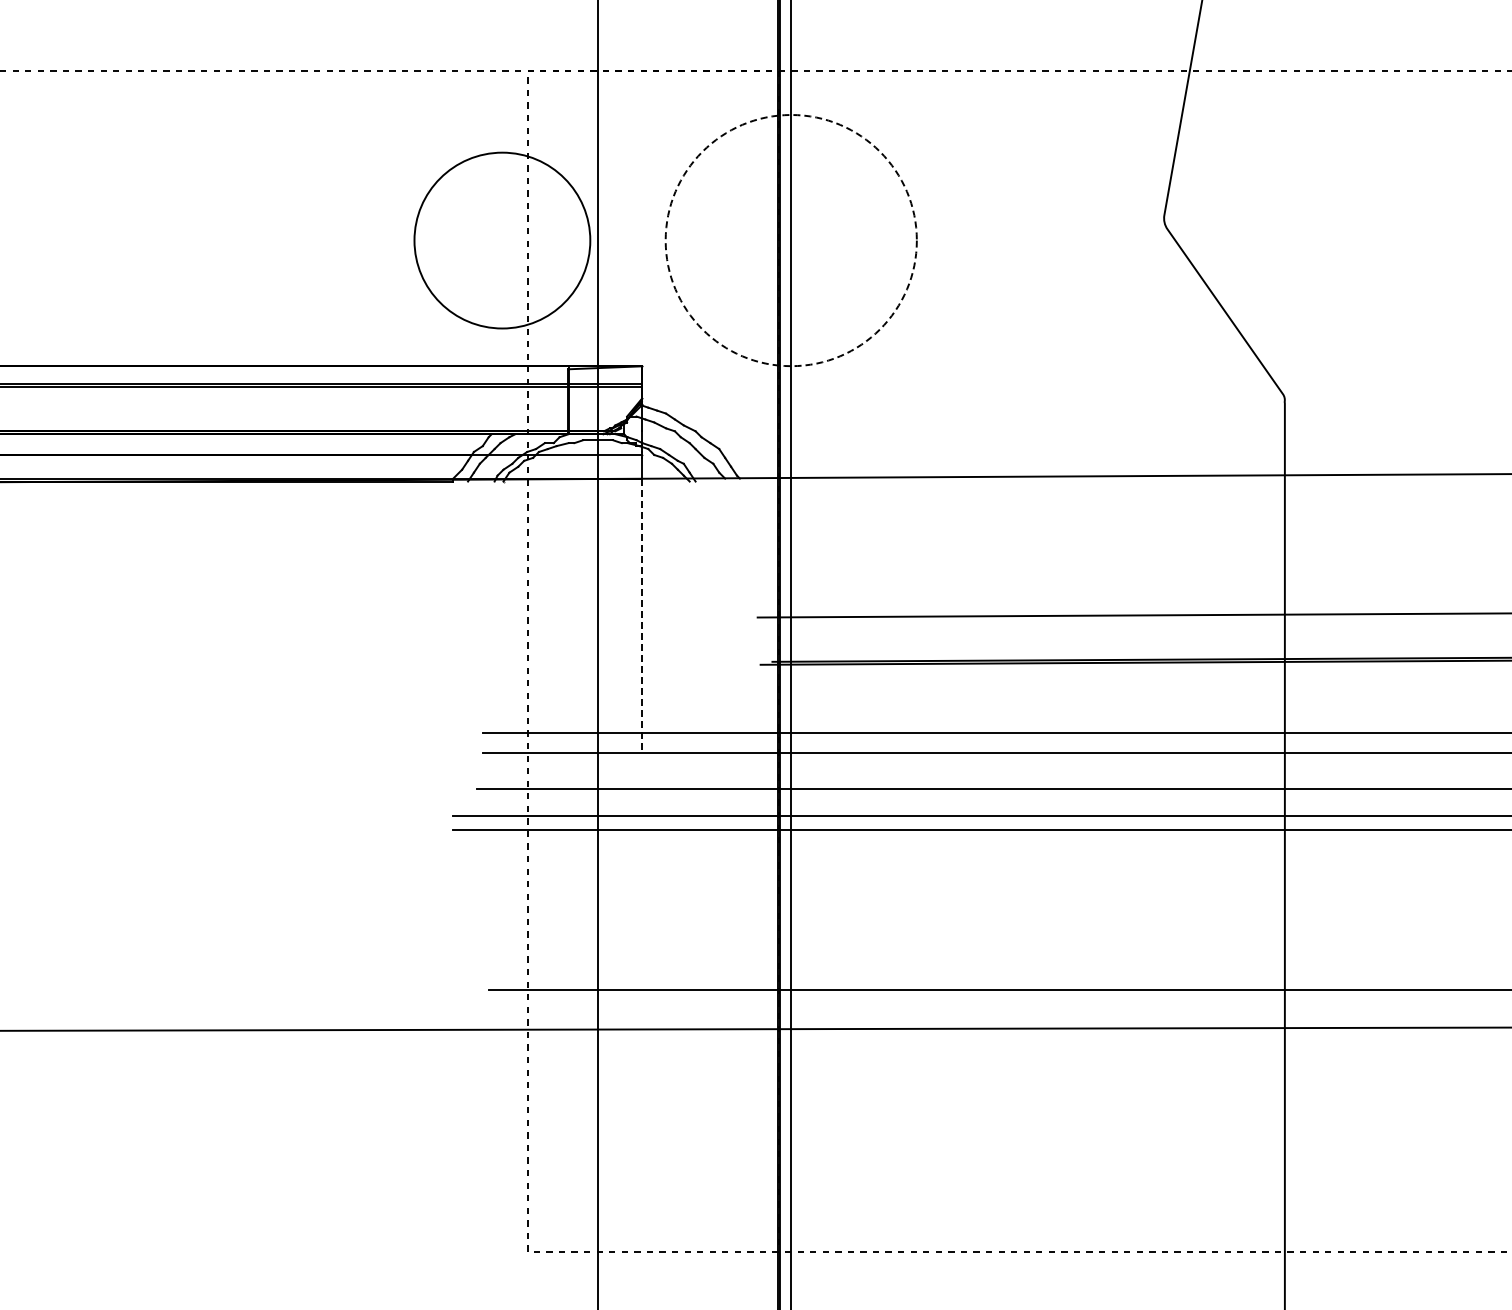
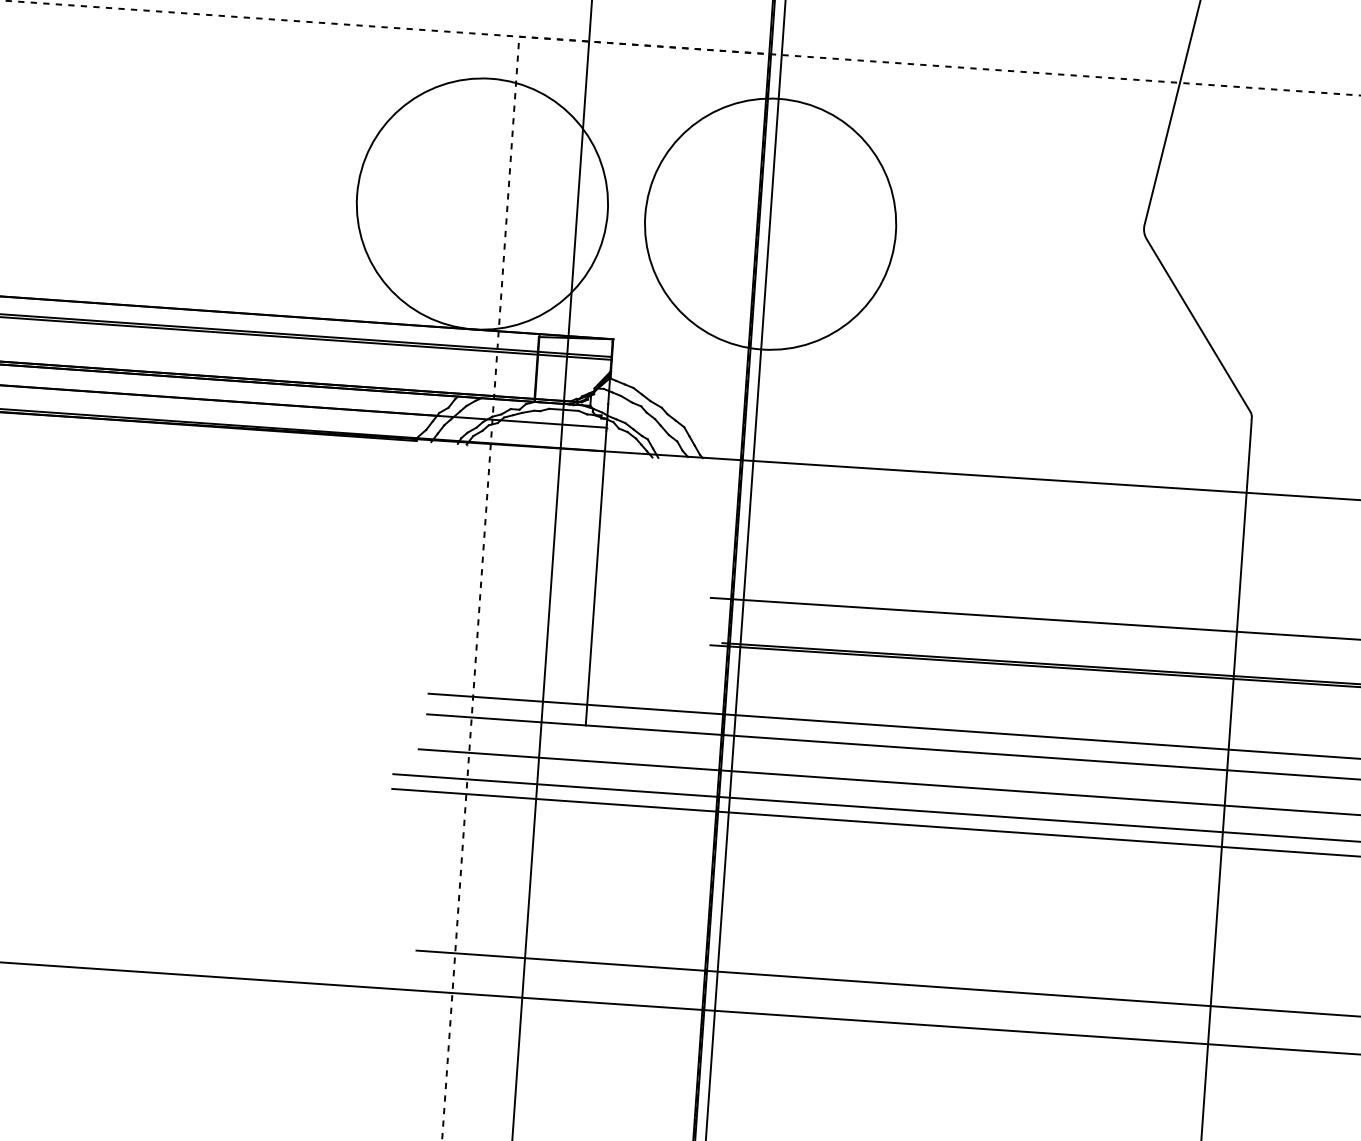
circle: (502, 240) -> (482, 203), size x1.43
circle: (790, 240) -> (769, 224), dashed -> solid
line: (641, 616) -> (594, 588), dashed -> solid

